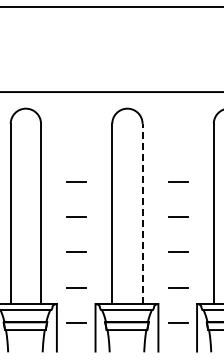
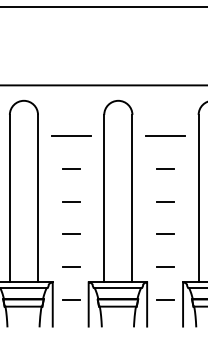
line: (76, 146) -> (70, 135), added
line: (178, 146) -> (165, 135), added
line: (142, 213) -> (132, 198), dashed -> solid

